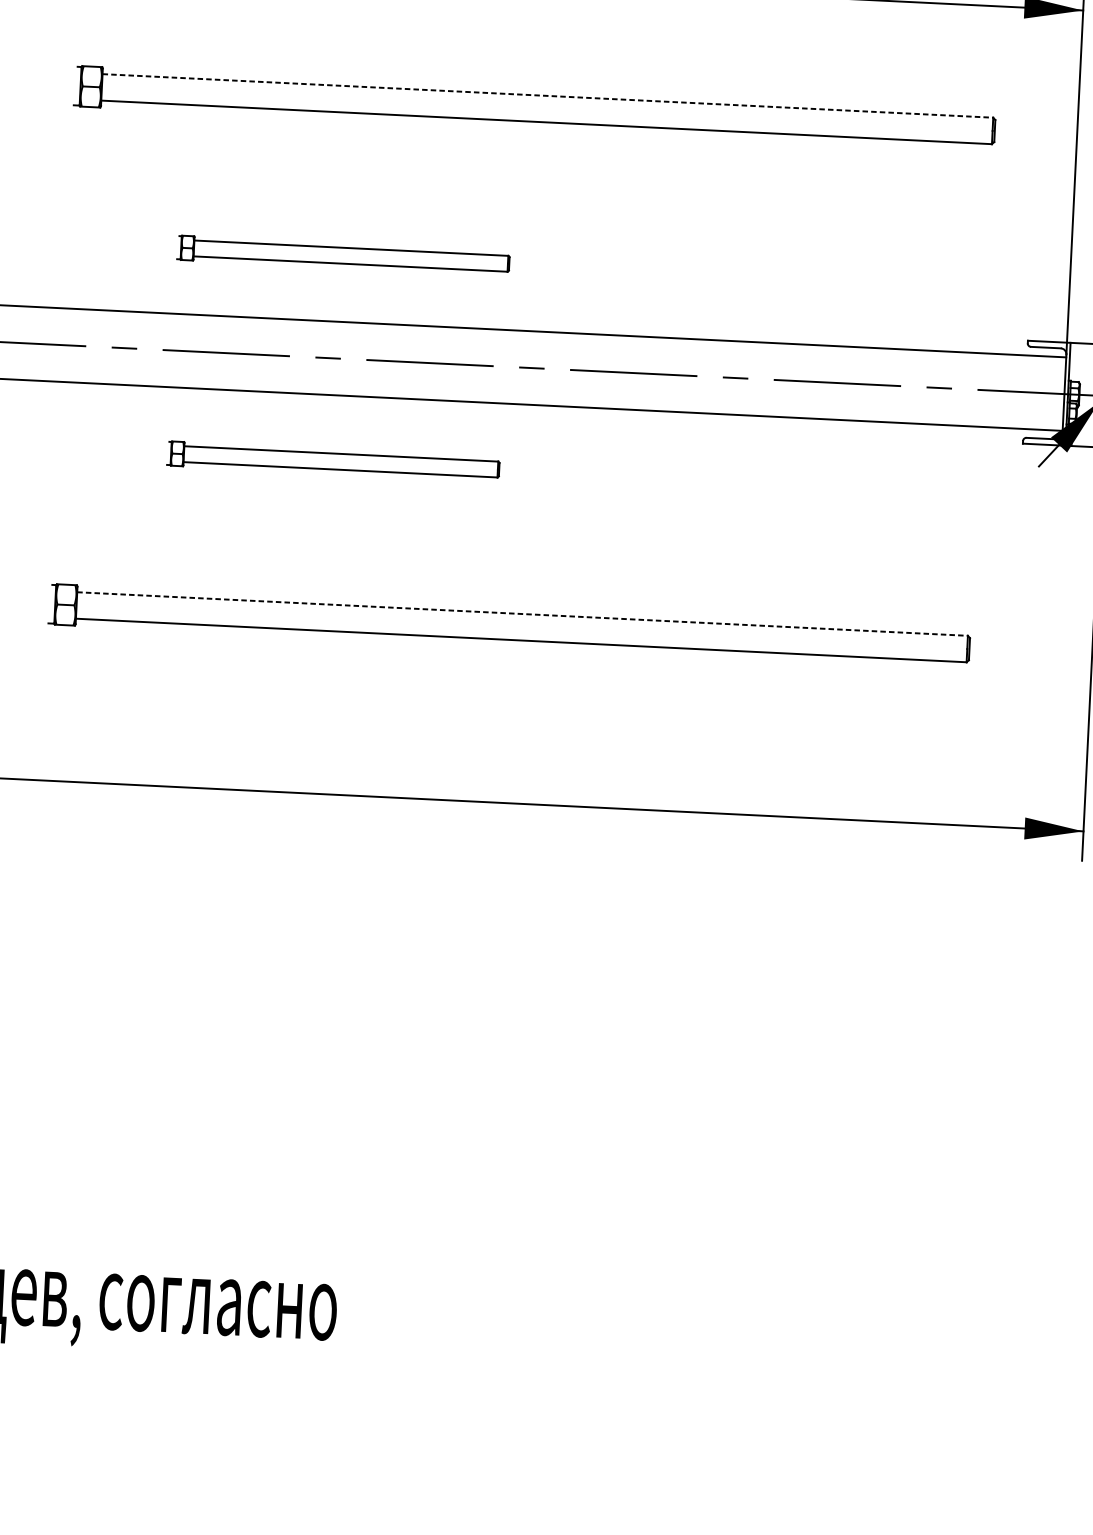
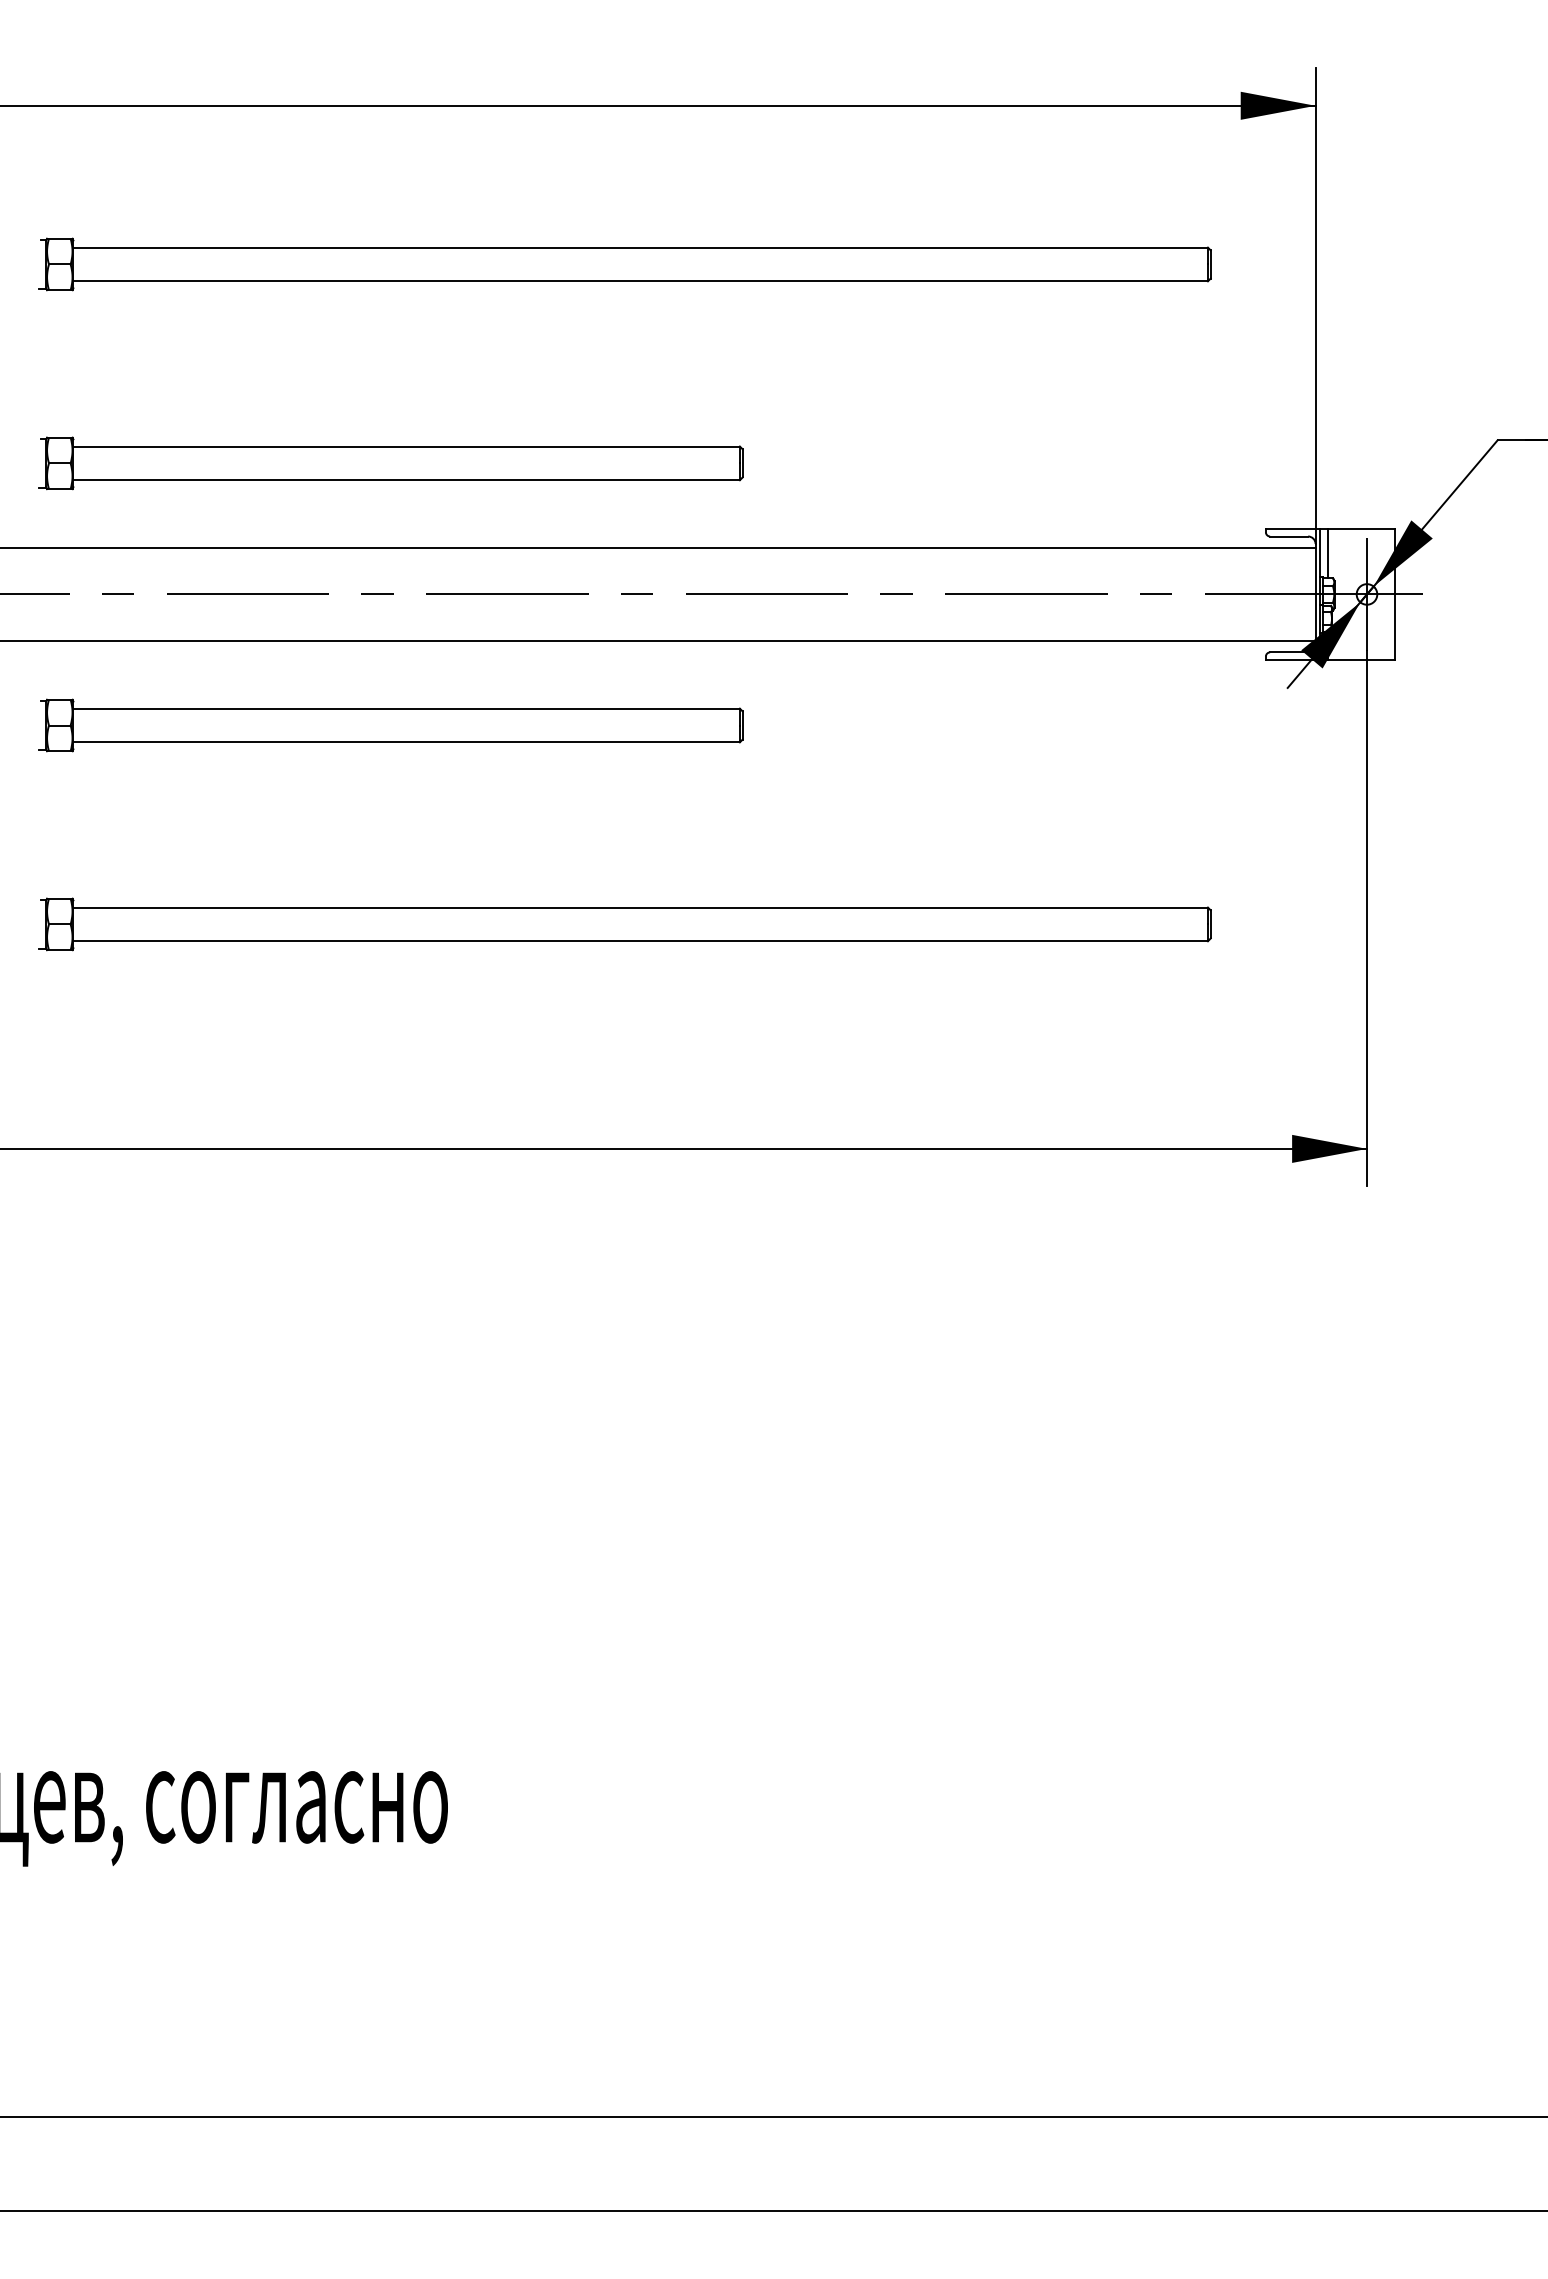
line: (548, 95) -> (641, 247), dashed -> solid
part: (343, 255) -> (390, 463), size x1.67
line: (1075, 362) -> (1327, 553), added
part: (333, 461) -> (390, 725), size x1.67
line: (523, 614) -> (641, 907), dashed -> solid

